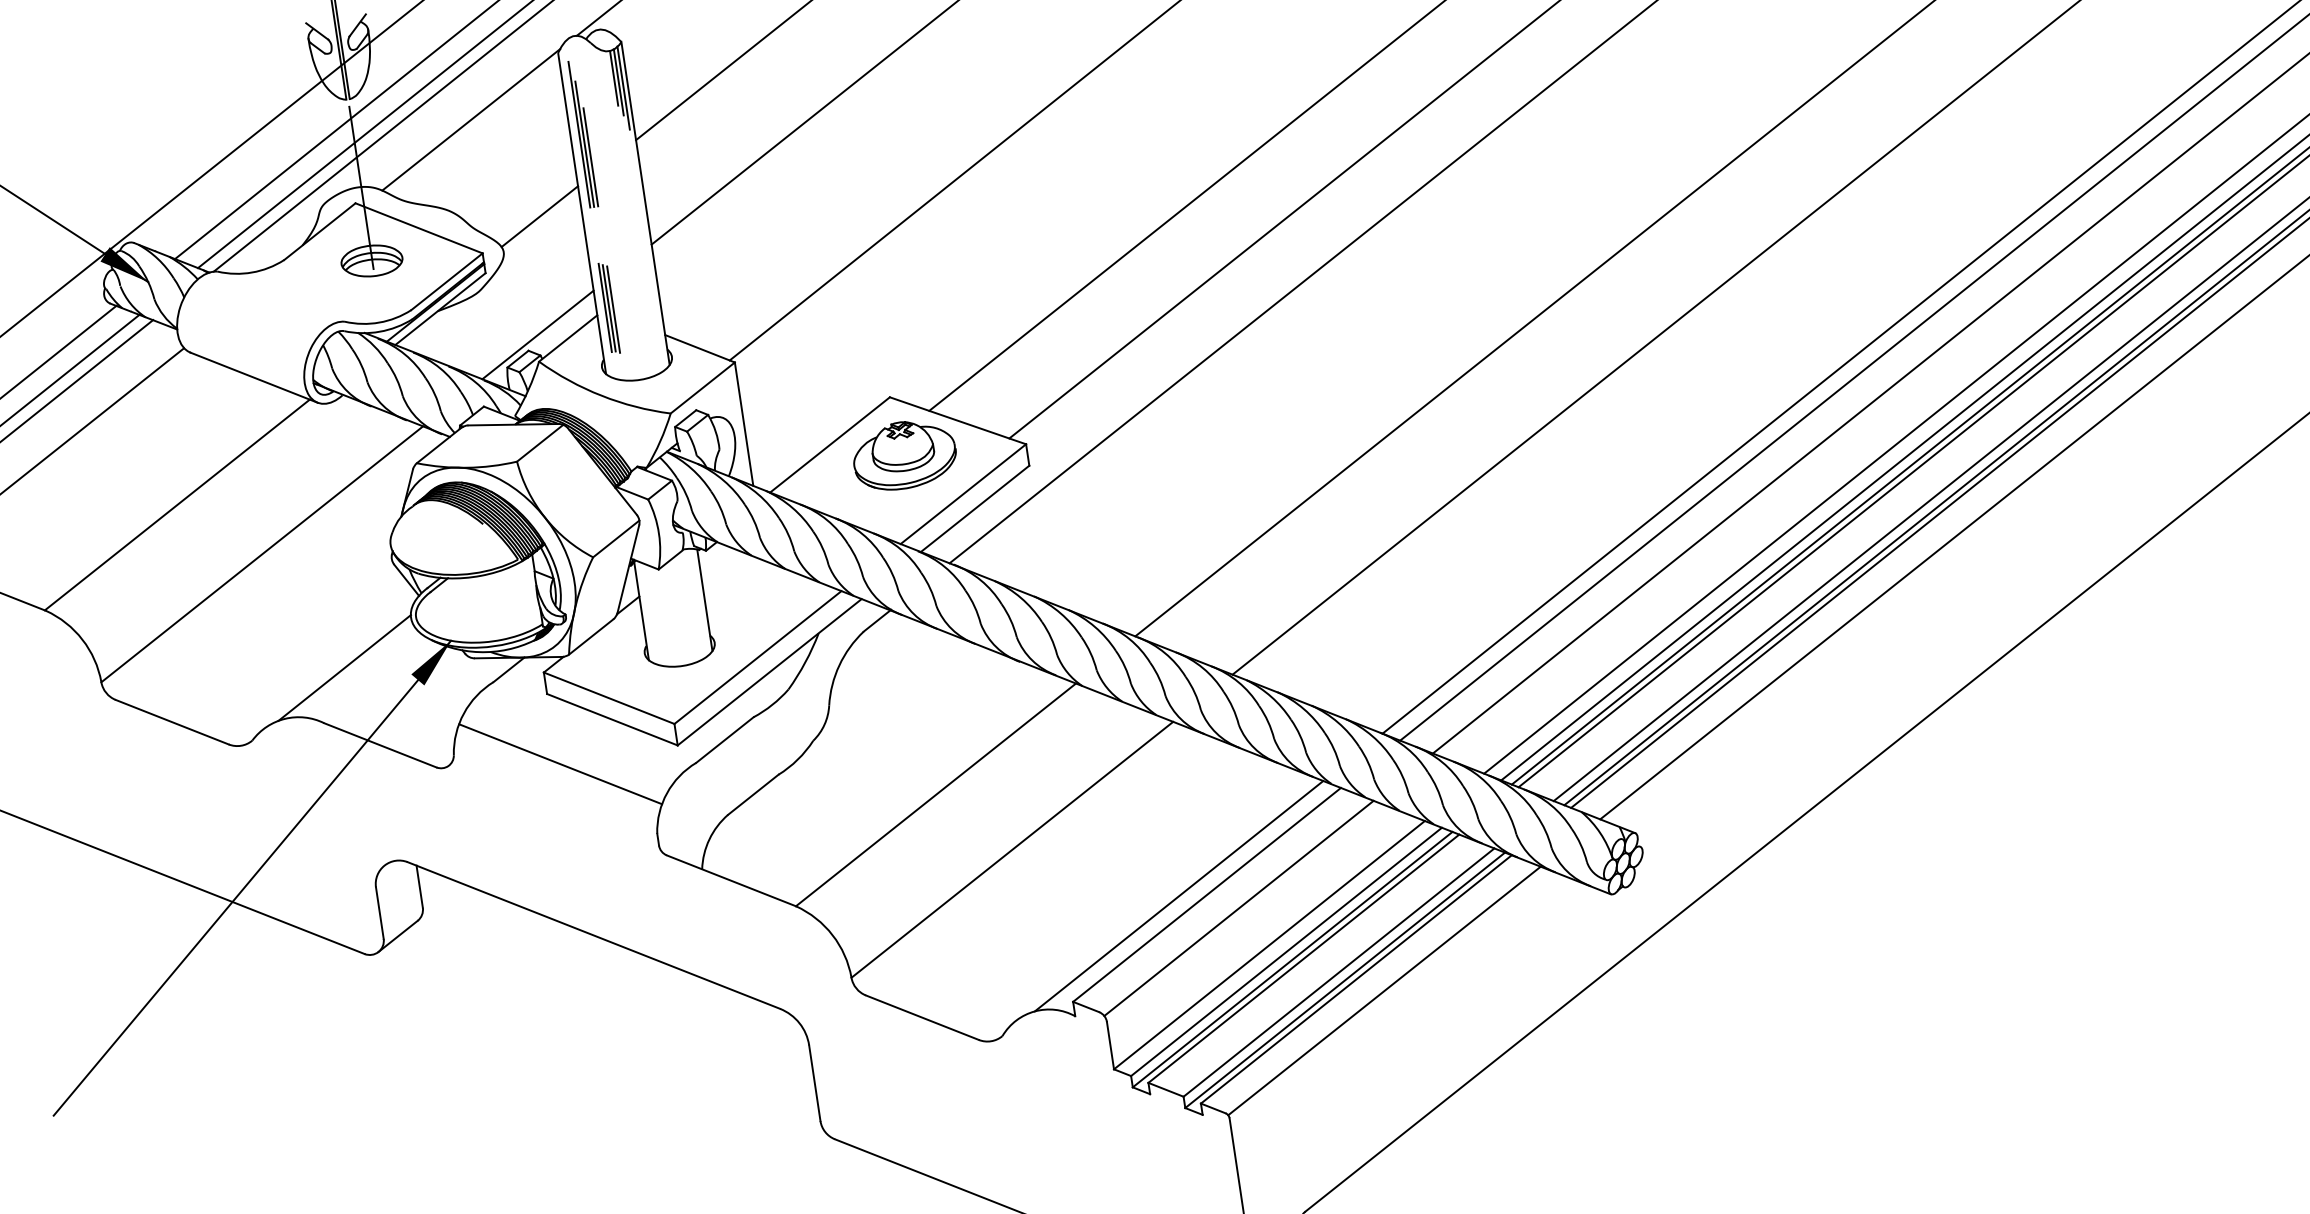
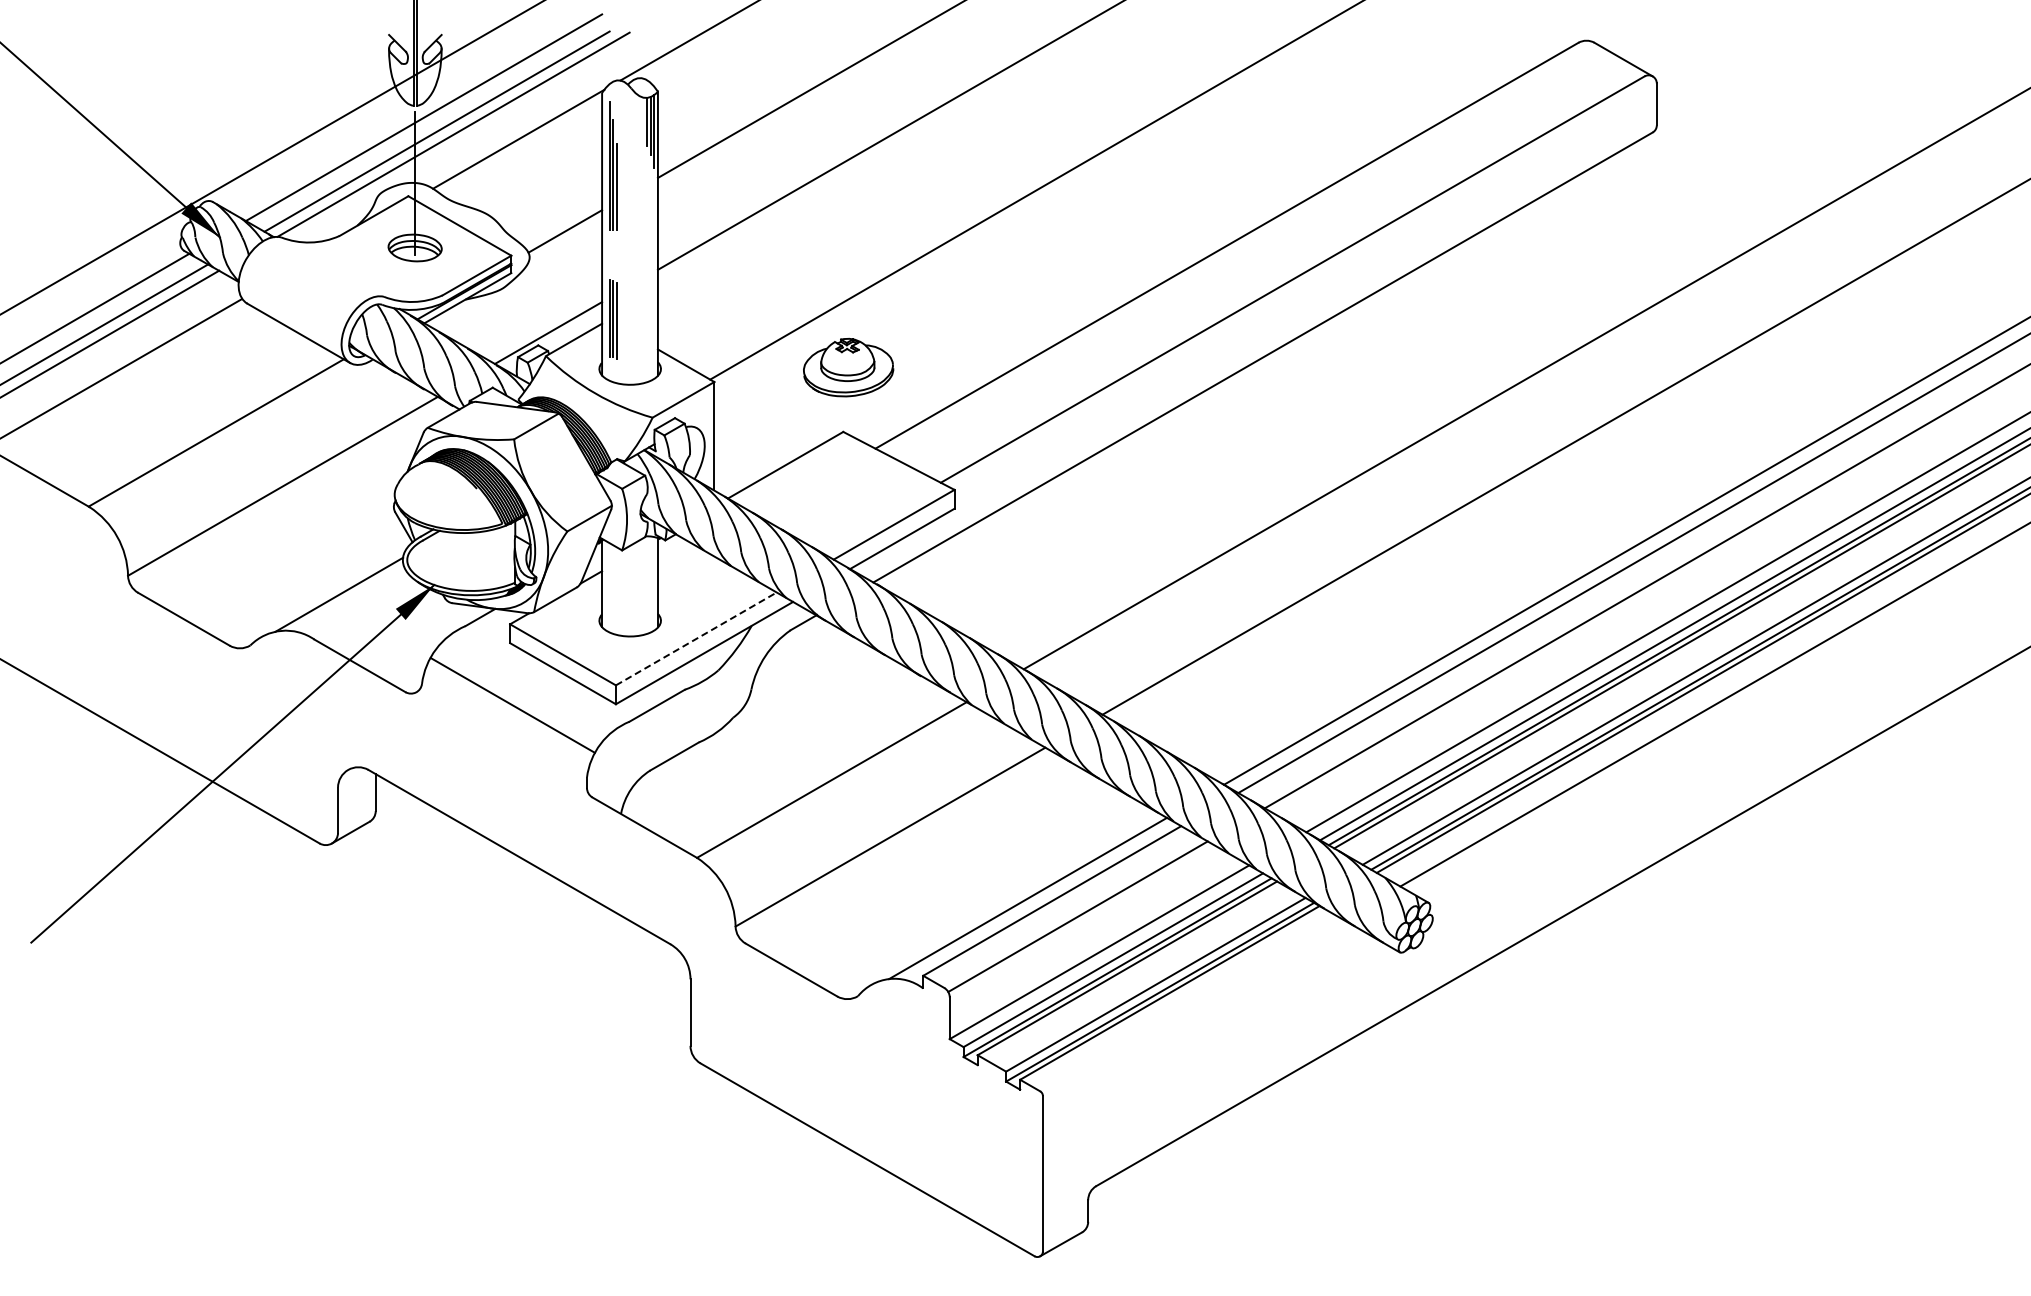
part: (904, 455) -> (848, 367), moved
line: (758, 657) -> (696, 638), solid -> dashed
line: (1384, 991) -> (1192, 1006), removed

